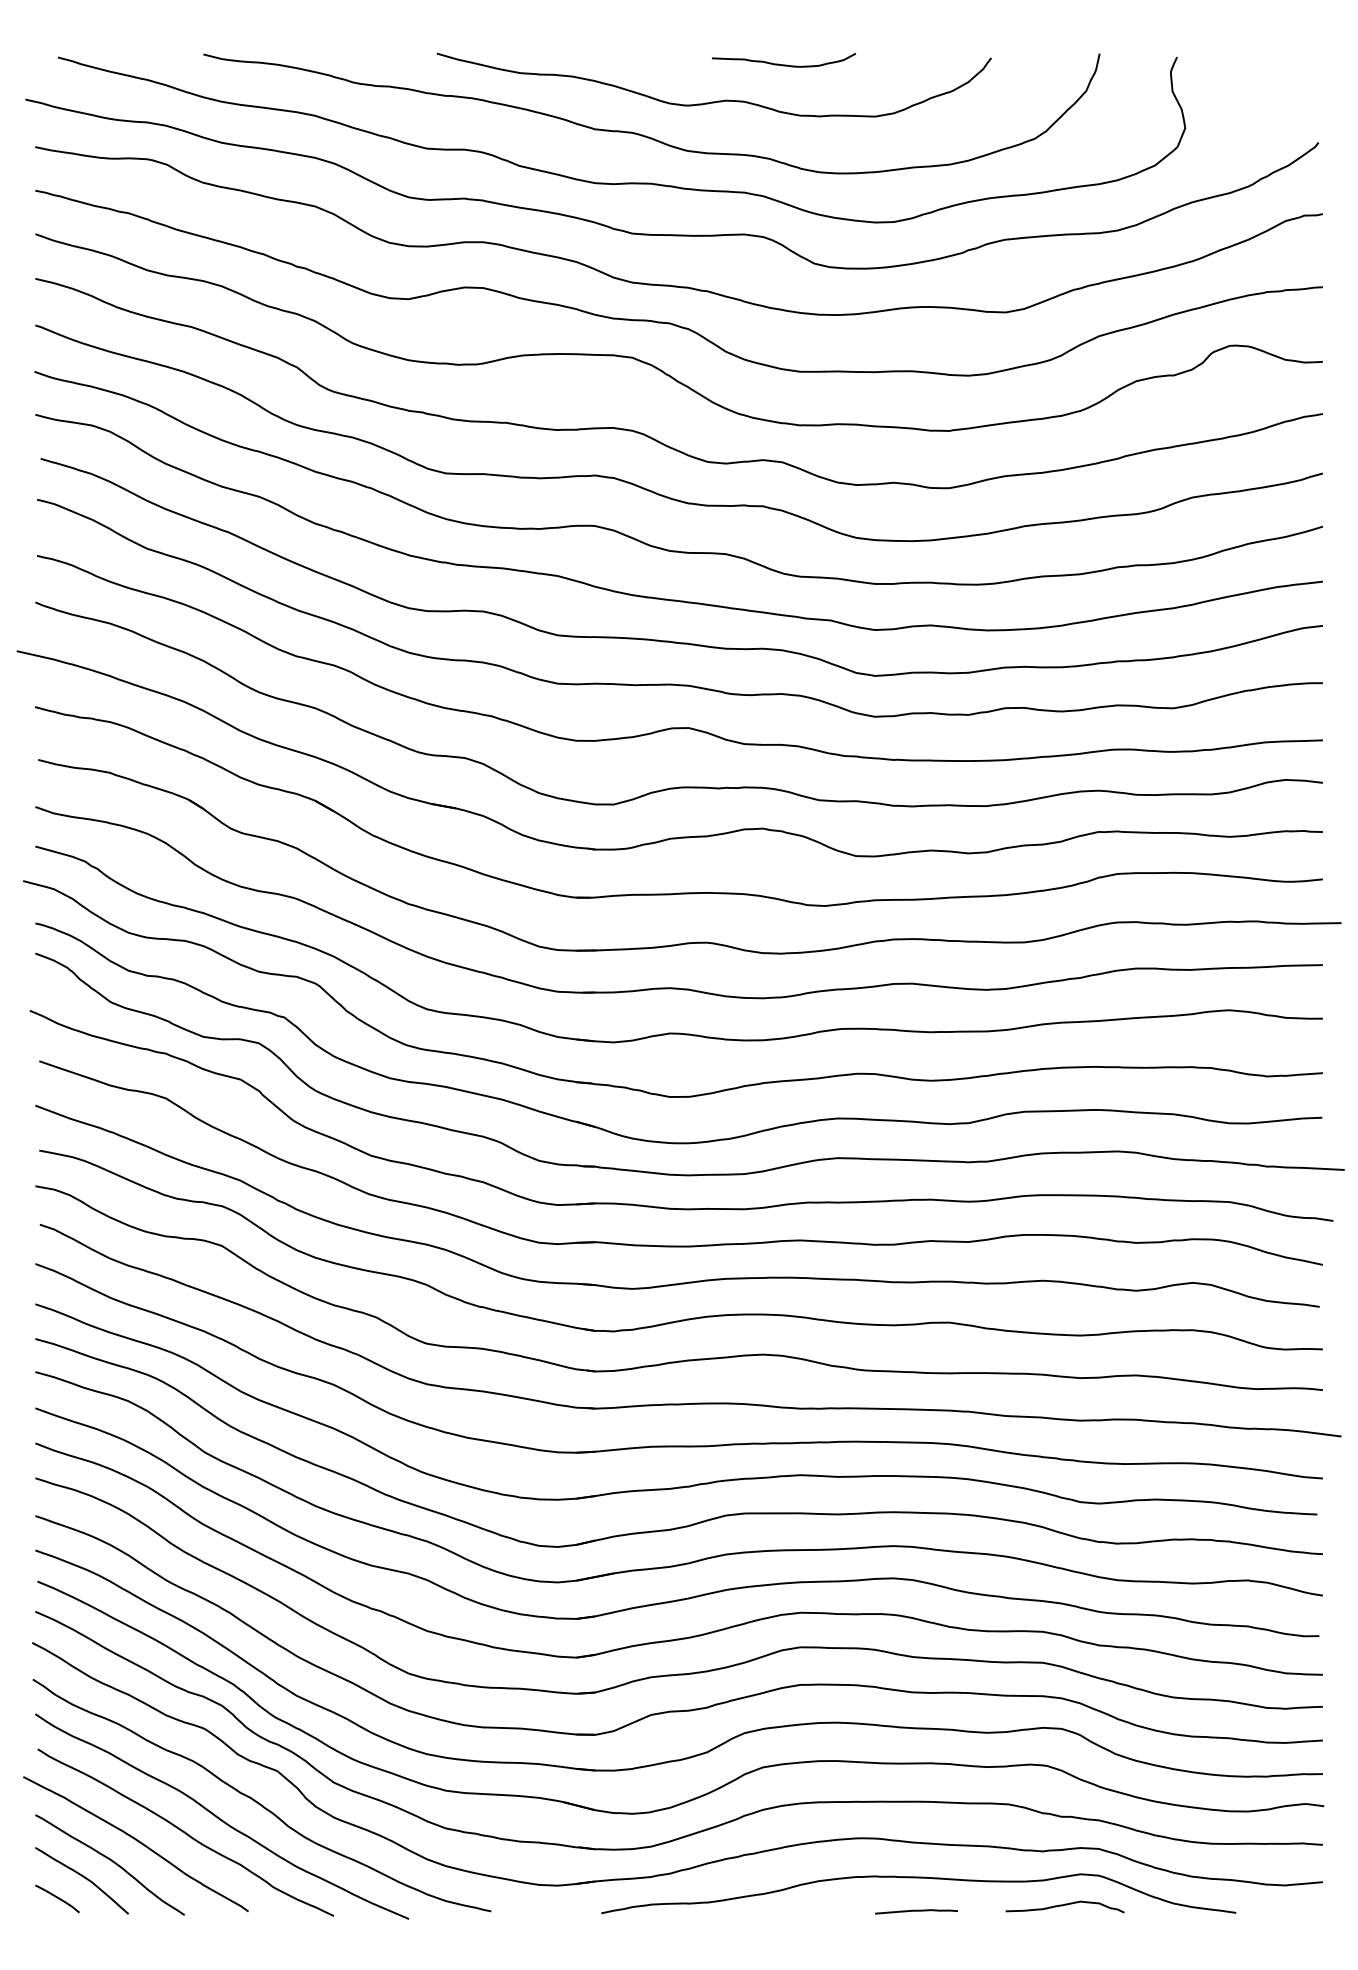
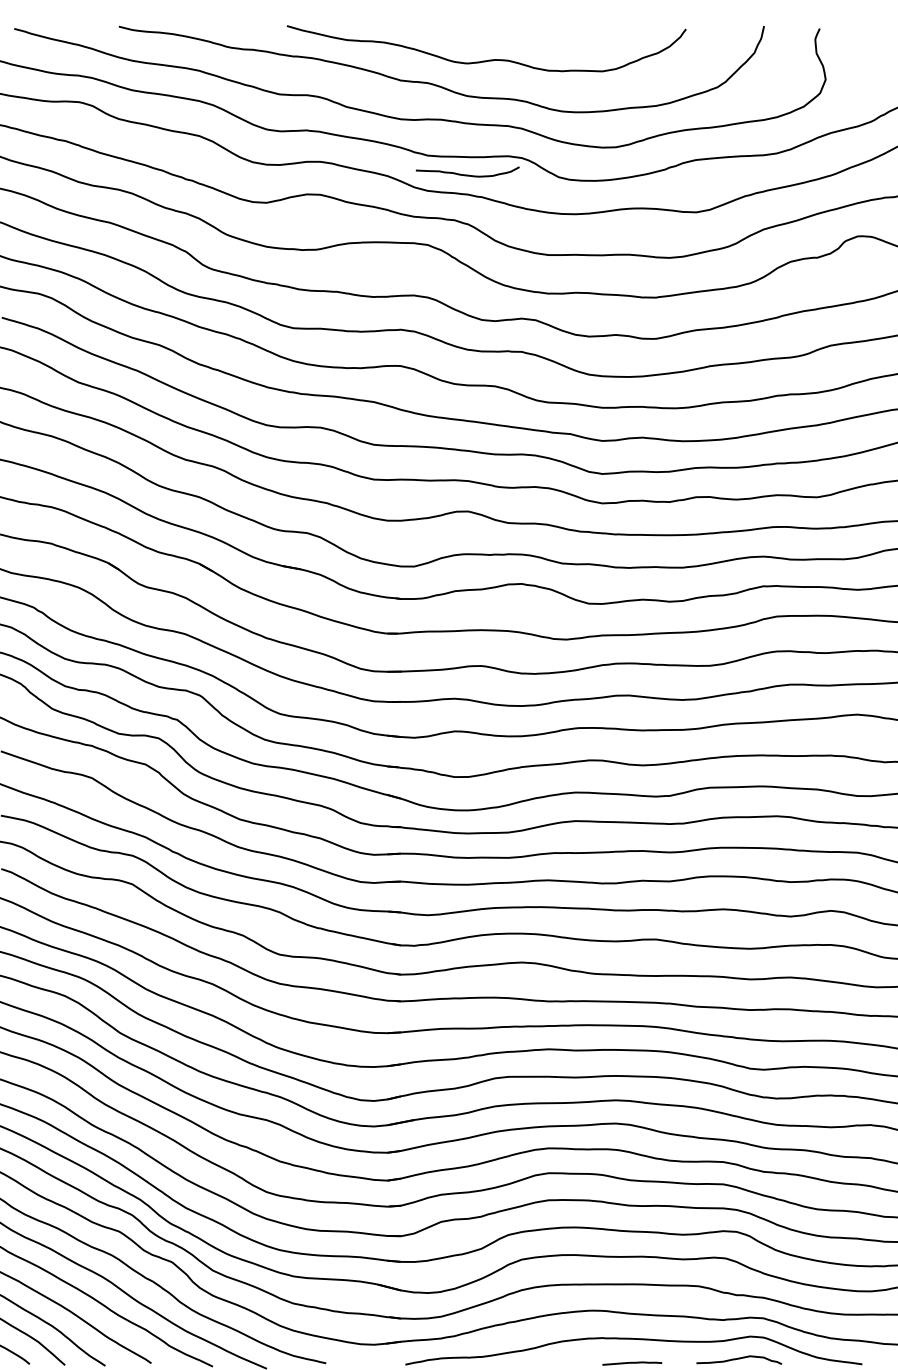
curve: (784, 64) -> (468, 174), moved

